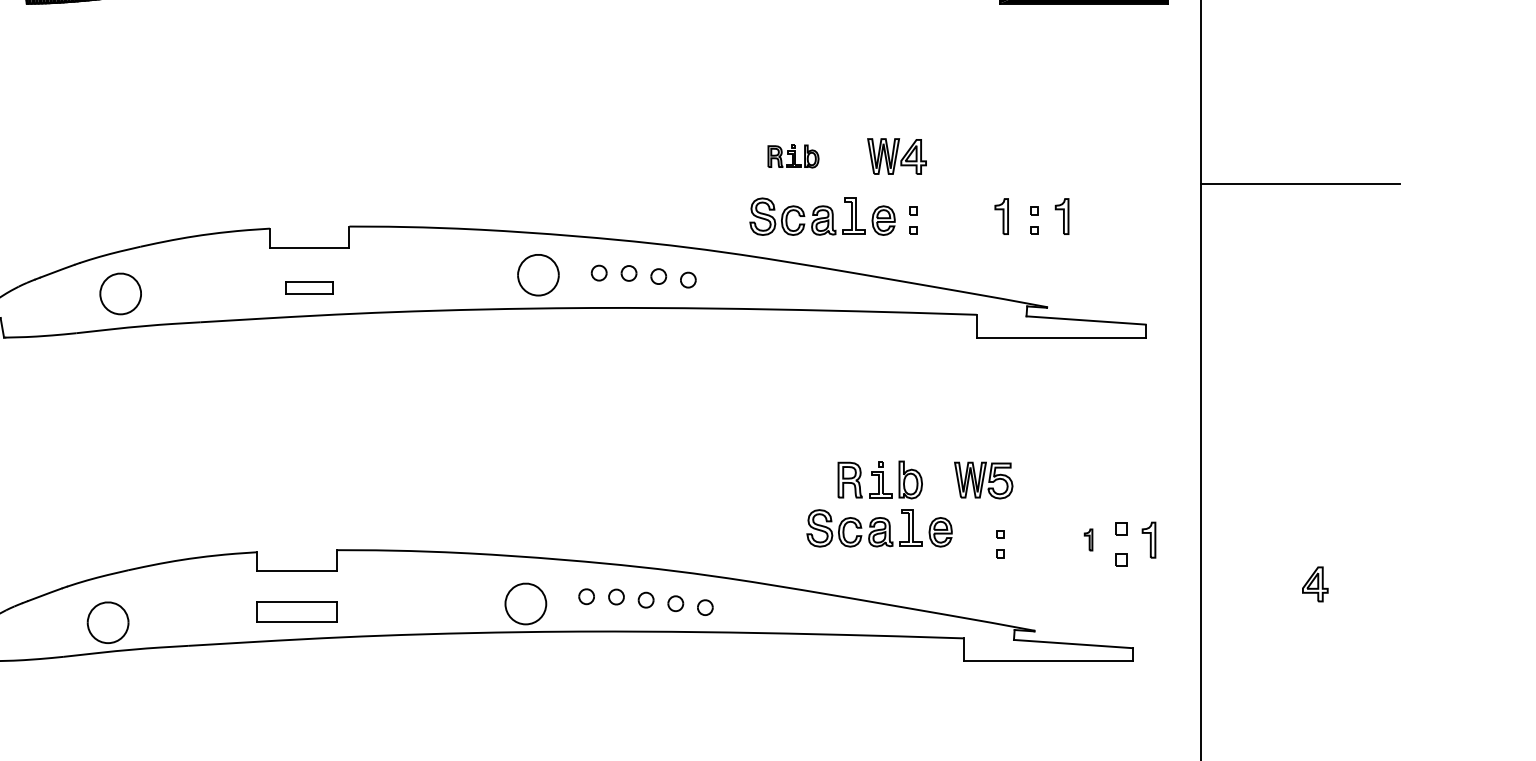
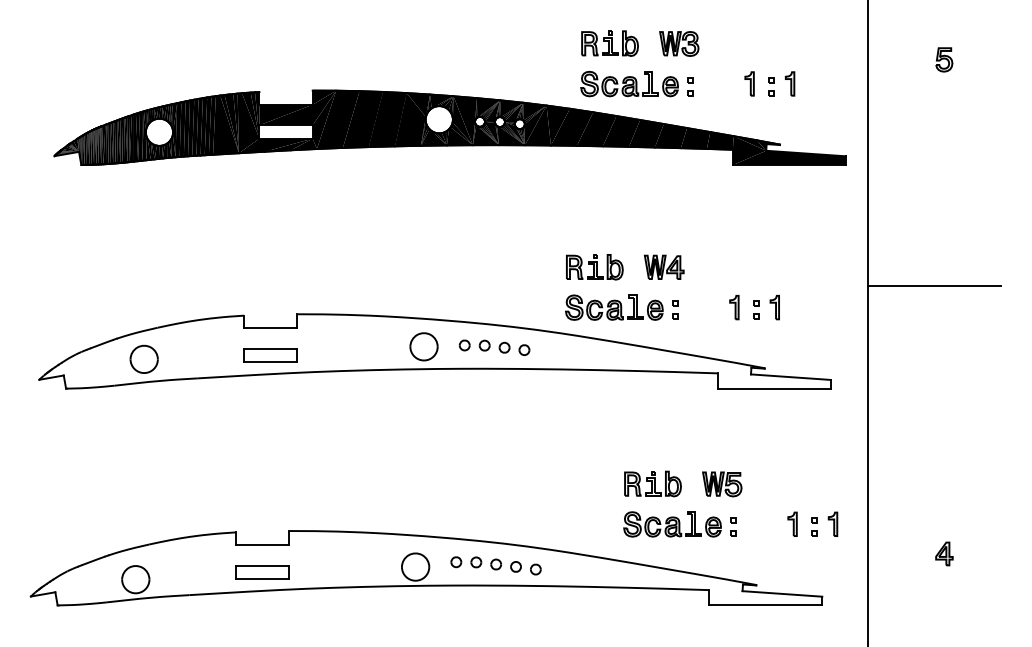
part: (792, 156) -> (594, 267), size x1.67
part: (309, 288) -> (270, 355), size x1.67
part: (879, 528) -> (672, 524), moved
part: (1088, 538) -> (792, 523), size x1.67
part: (1121, 543) -> (814, 526), size x0.62

